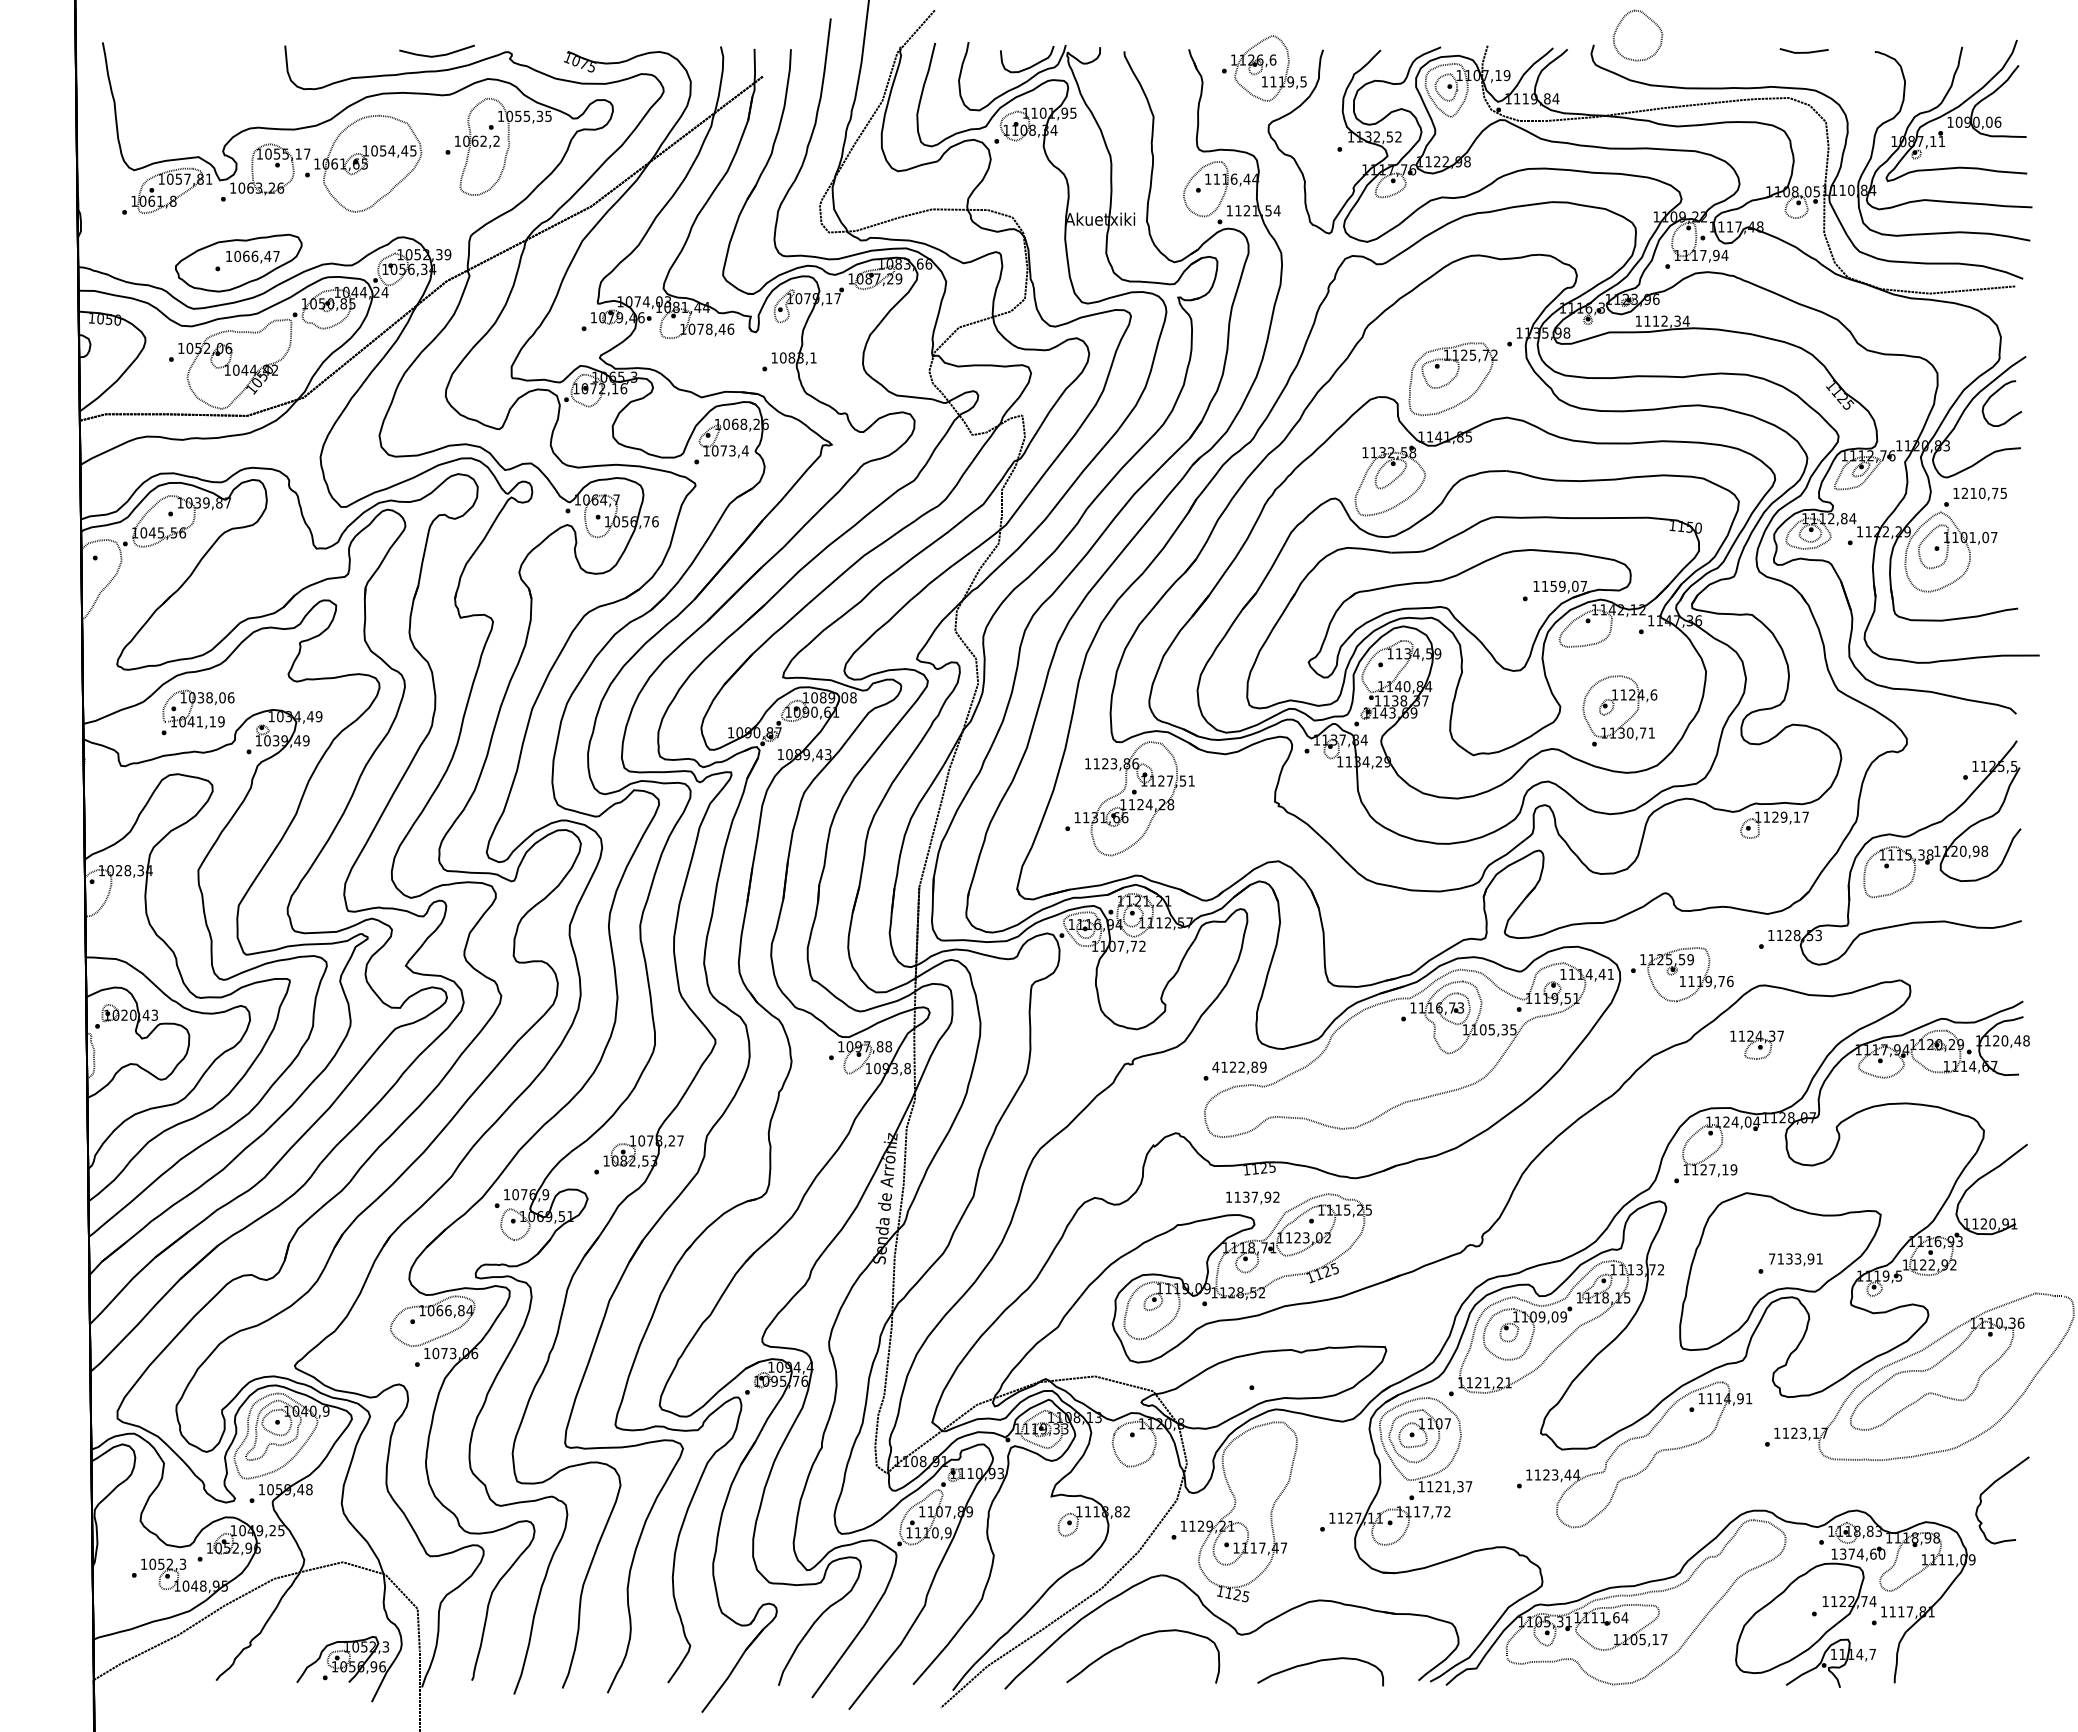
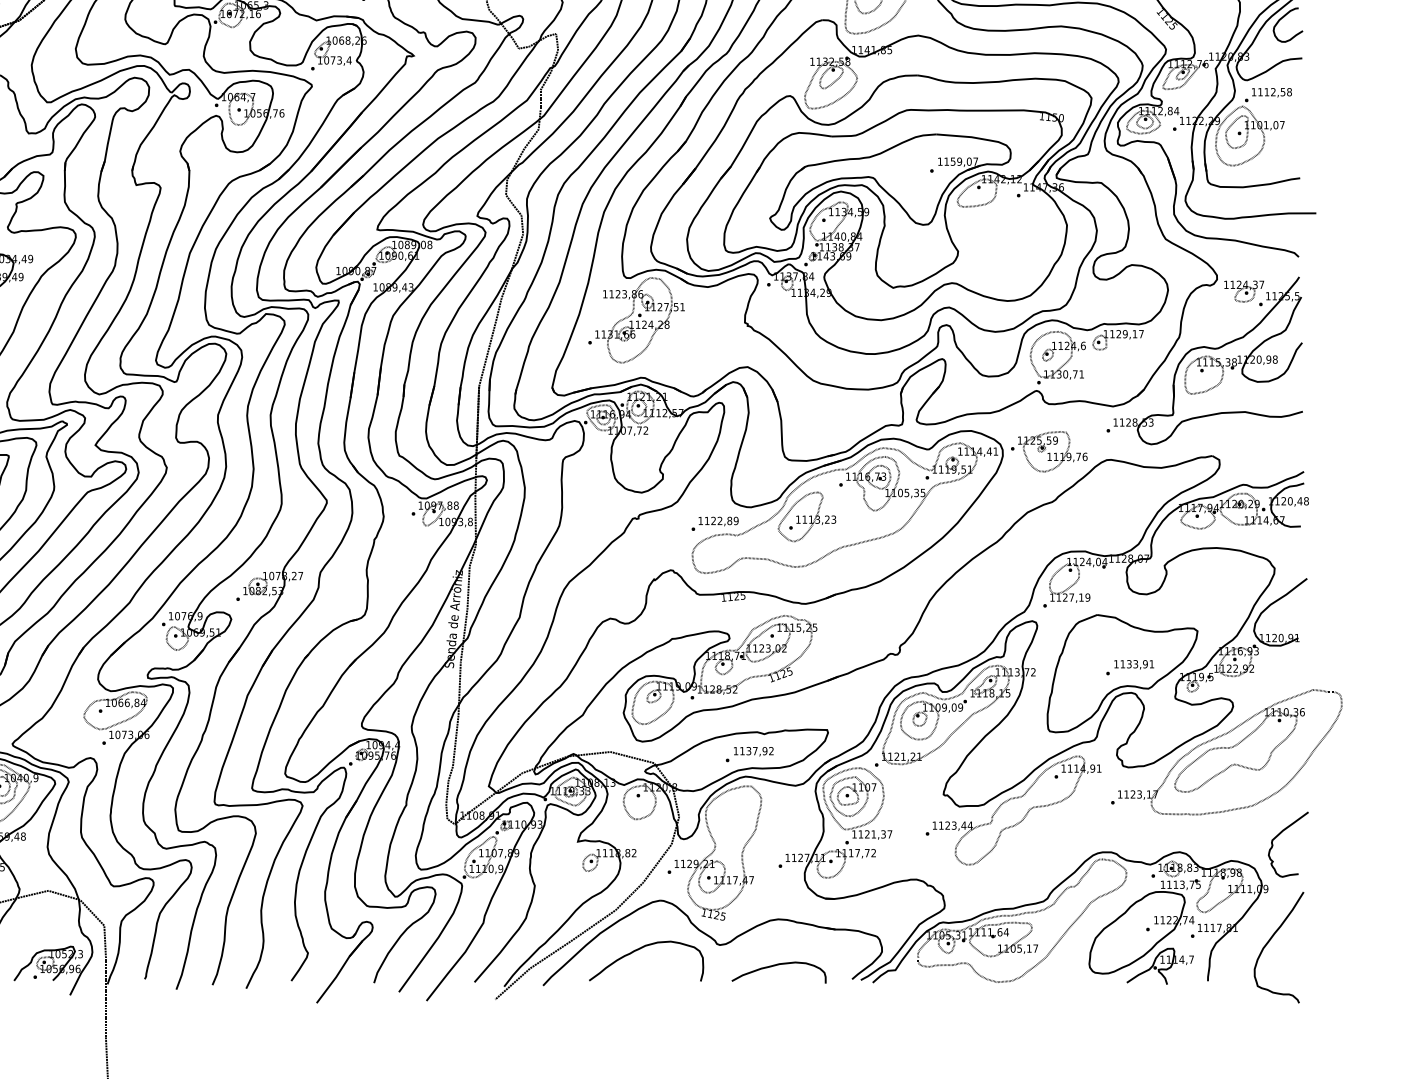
text: (1984, 493) -> (1275, 92), 1210,75 -> 1112,58
part: (1619, 710) -> (1057, 357), moved
part: (1756, 1044) -> (1243, 291), moved
part: (1358, 1061) -> (807, 516), added
text: (1215, 1066) -> (700, 520), 4122,89 -> 1122,89
text: (1252, 1197) -> (753, 751), moved
text: (1772, 1258) -> (1116, 663), 7133,91 -> 1133,91
text: (1862, 1553) -> (1183, 884), 1374,60 -> 1113,75
curve: (1978, 1628) -> (1270, 940), added

